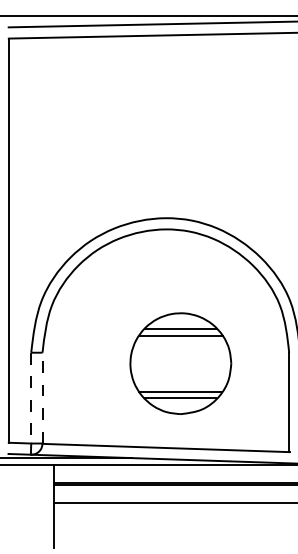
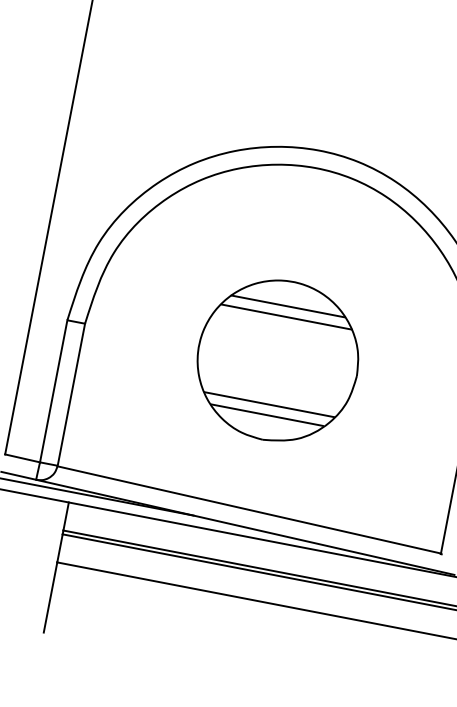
part: (180, 363) -> (277, 360), moved
line: (42, 397) -> (71, 393), dashed -> solid
line: (31, 398) -> (54, 392), dashed -> solid

